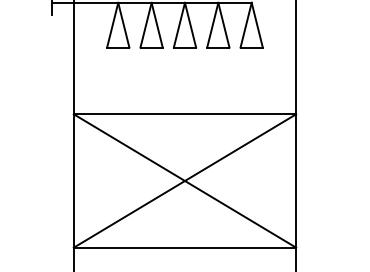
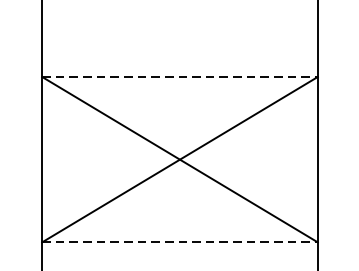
line: (185, 114) -> (180, 77), solid -> dashed
line: (185, 247) -> (180, 242), solid -> dashed

